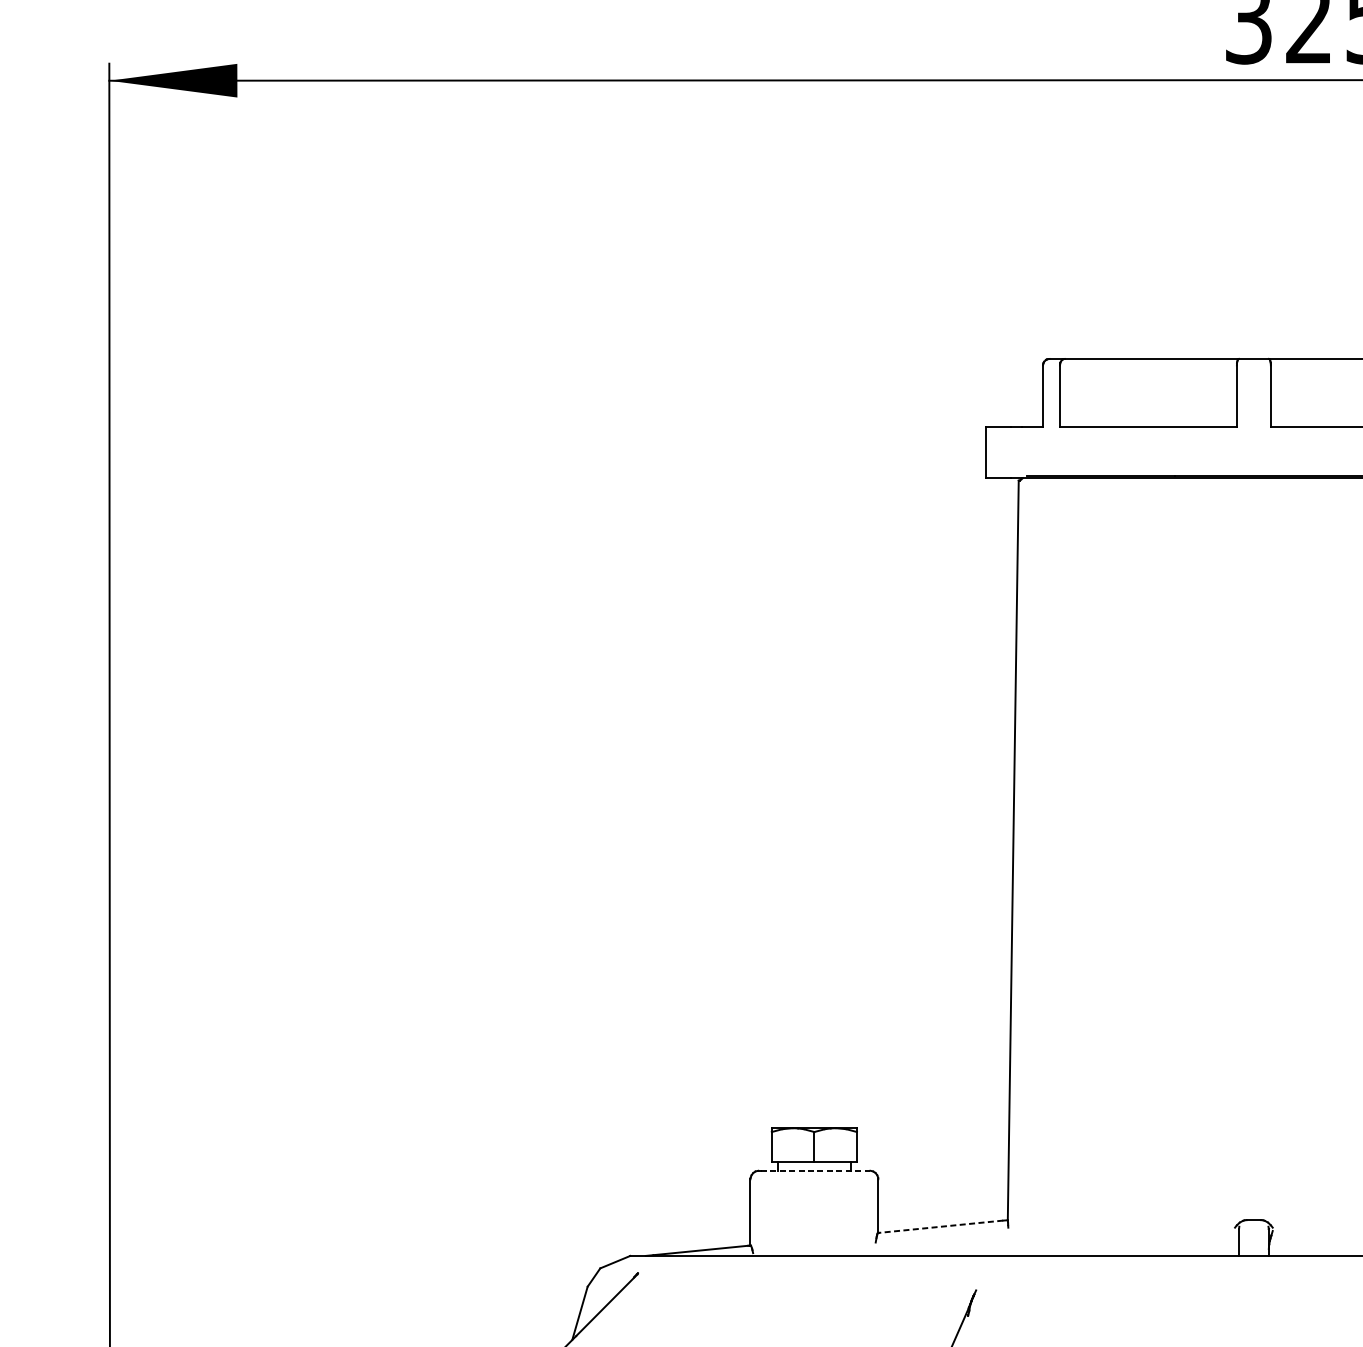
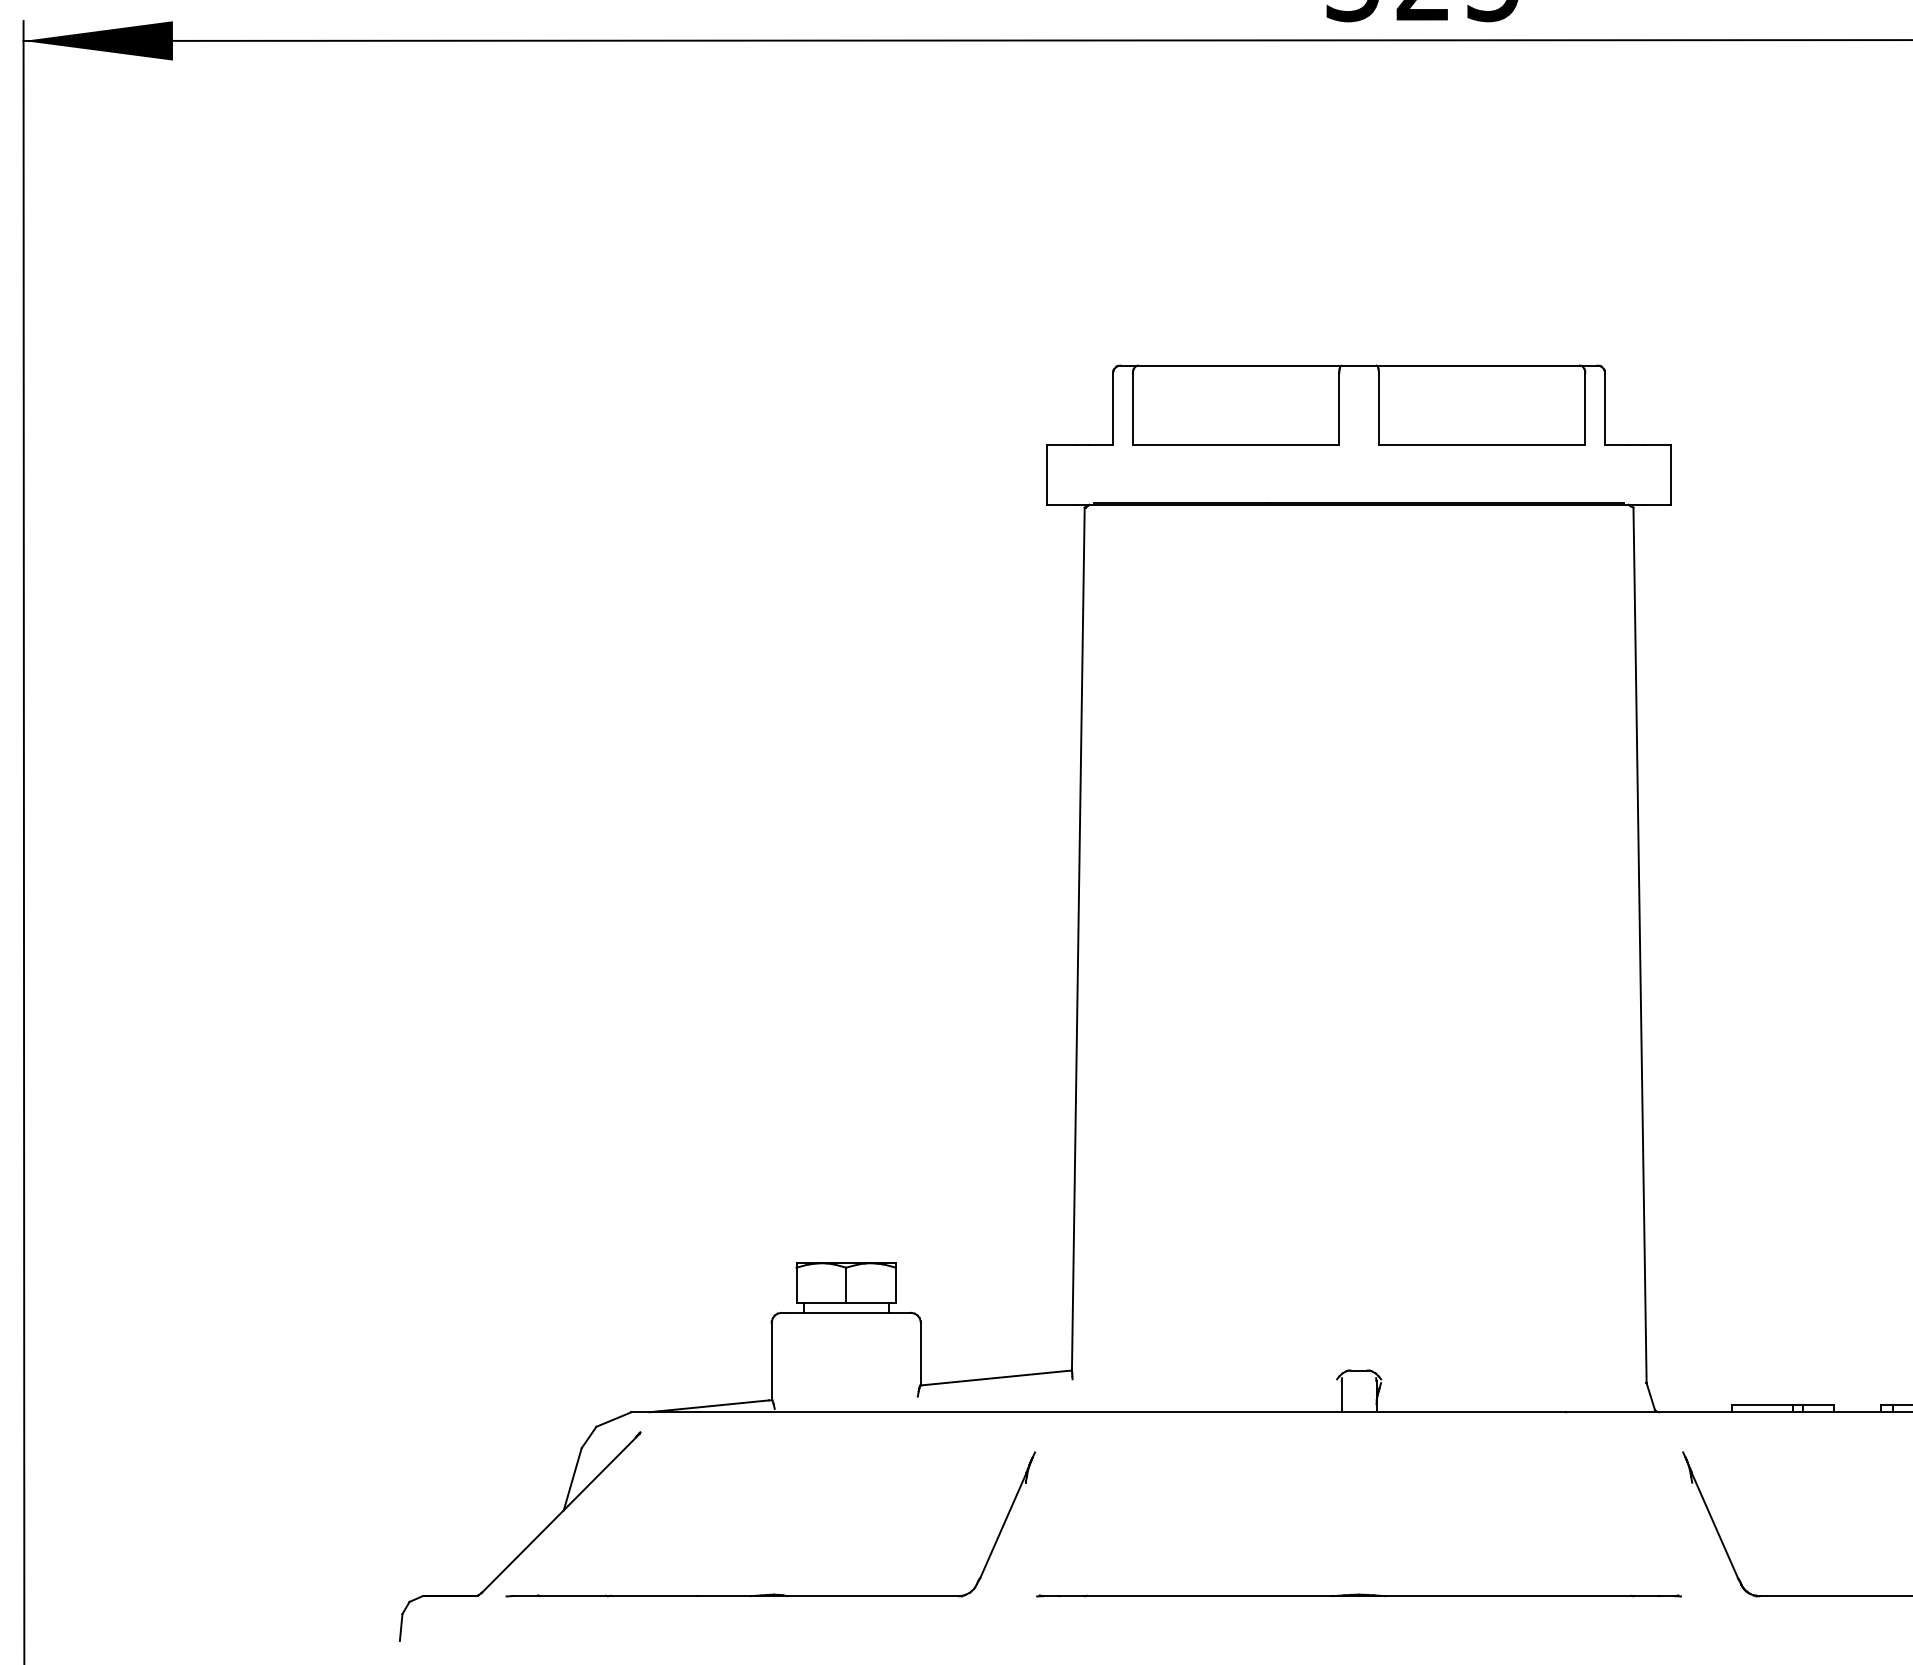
line: (815, 1170) -> (847, 1312), dashed -> solid
line: (941, 1227) -> (994, 1378), dashed -> solid

